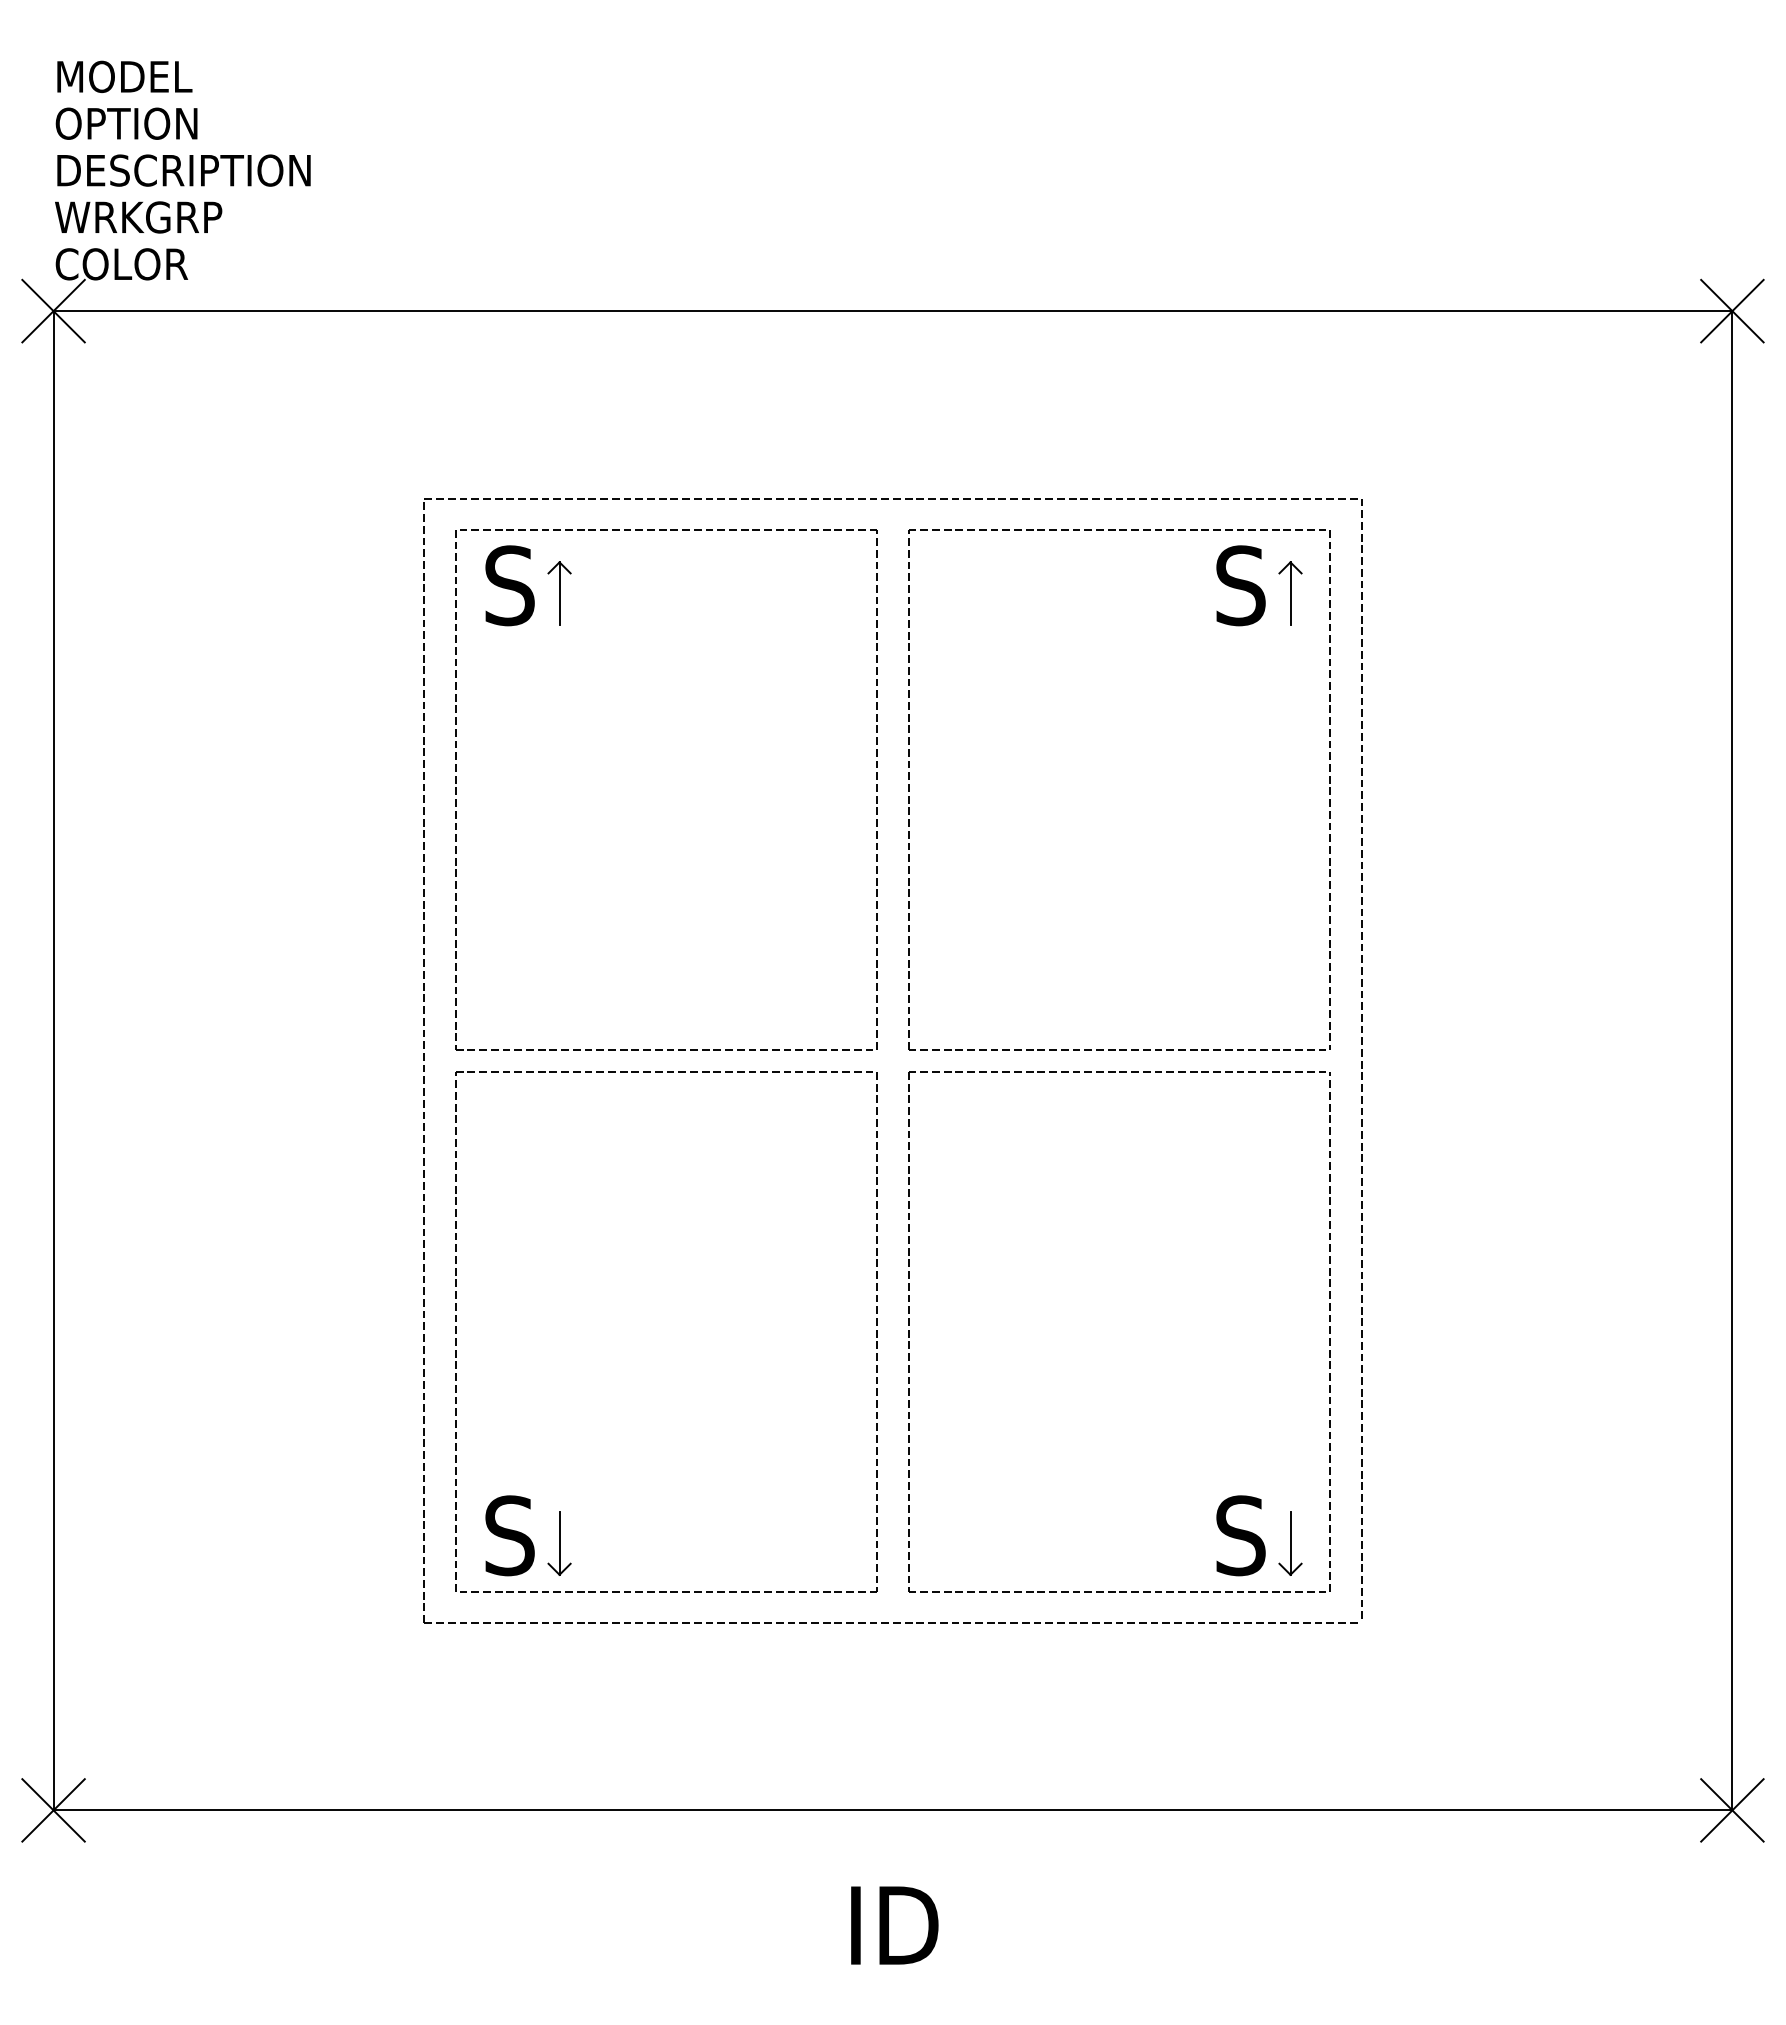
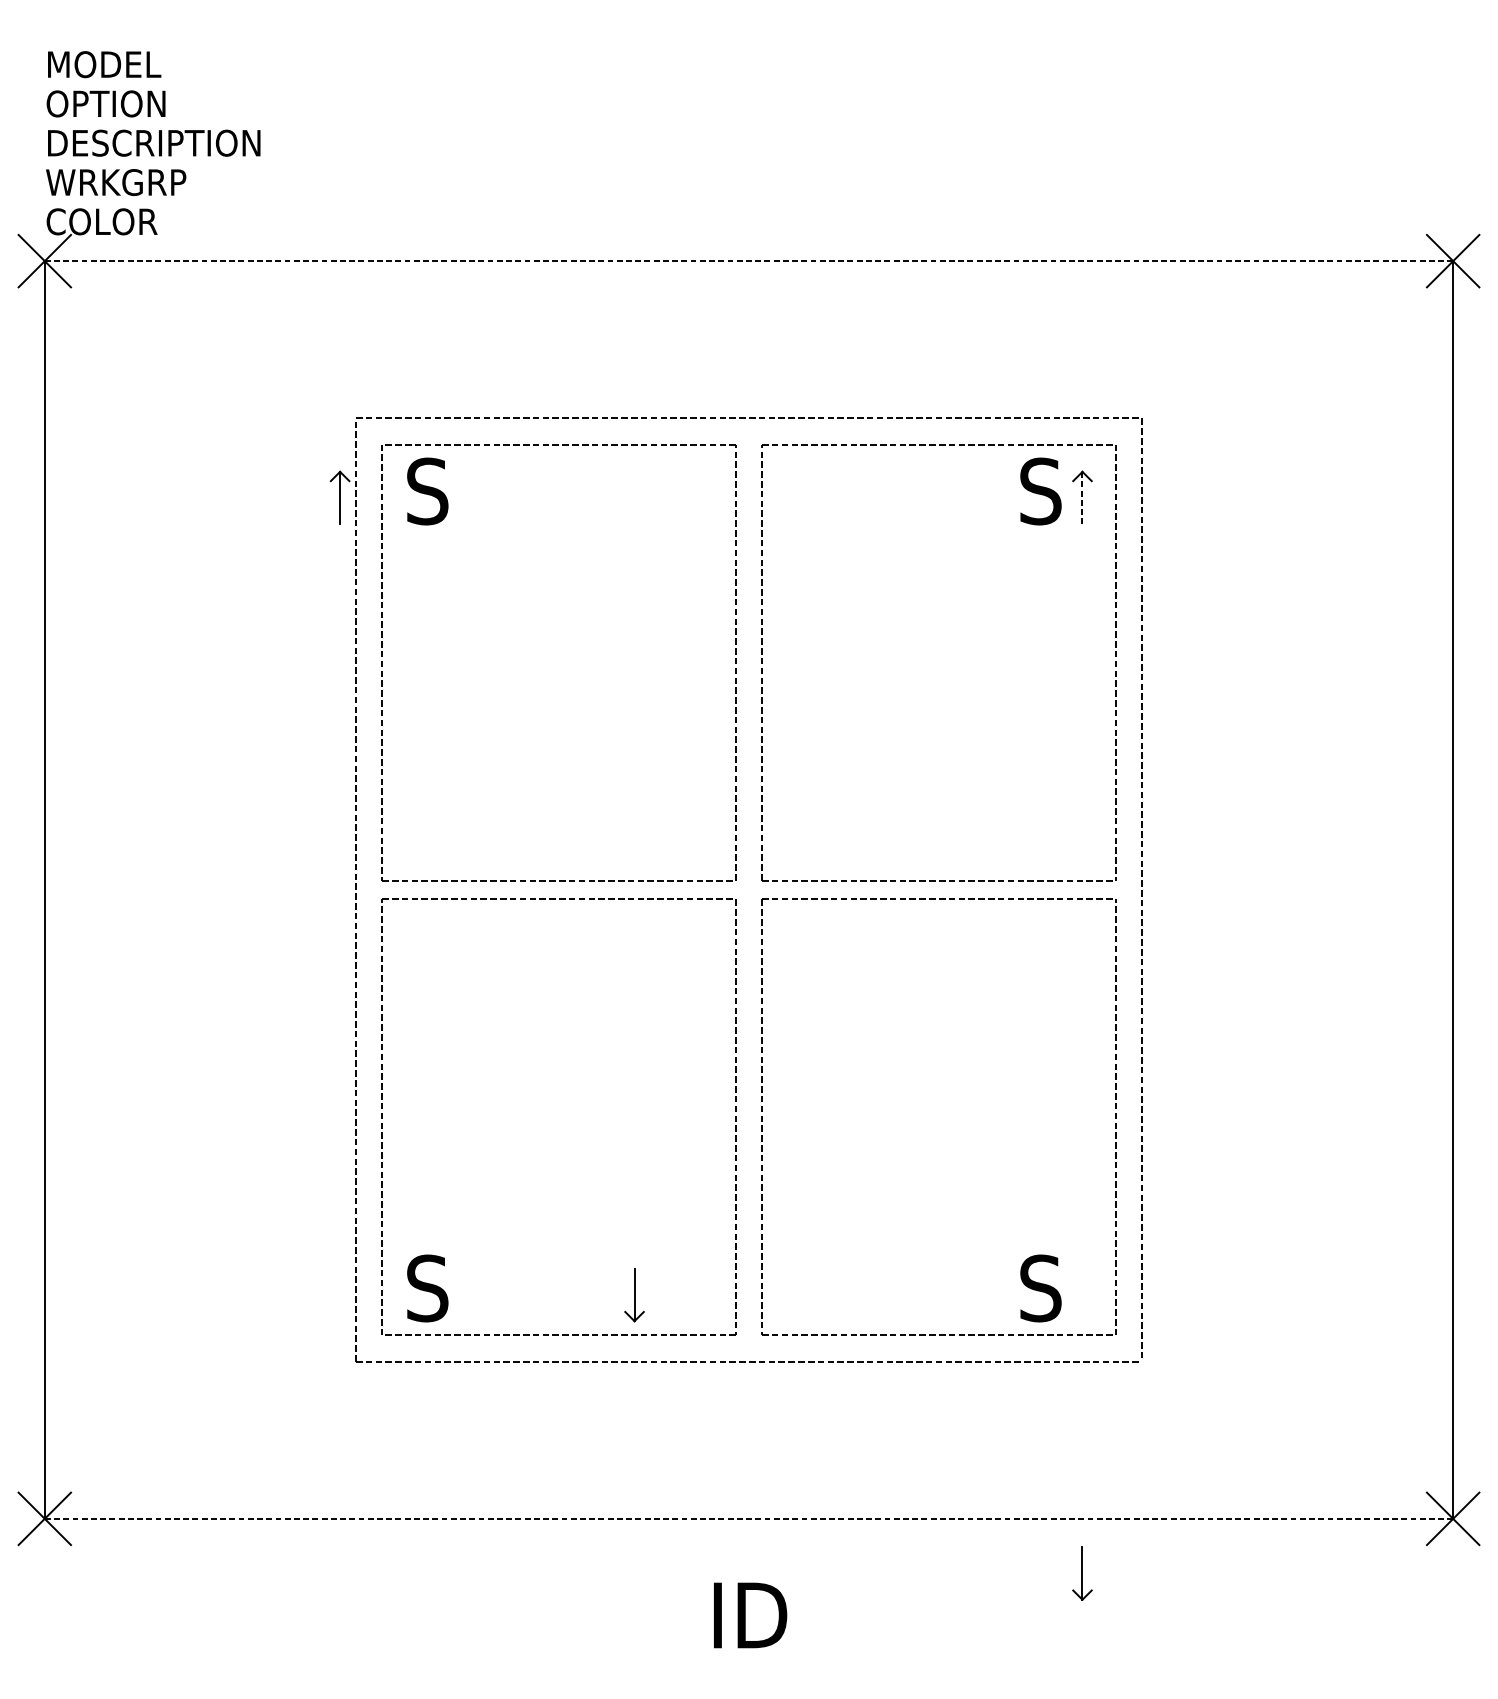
line: (892, 311) -> (748, 261), solid -> dashed
part: (559, 593) -> (340, 498), moved
line: (1290, 593) -> (1082, 498), solid -> dashed
part: (559, 1543) -> (634, 1294), moved
part: (1290, 1543) -> (1082, 1573), moved
line: (893, 1810) -> (749, 1518), solid -> dashed

